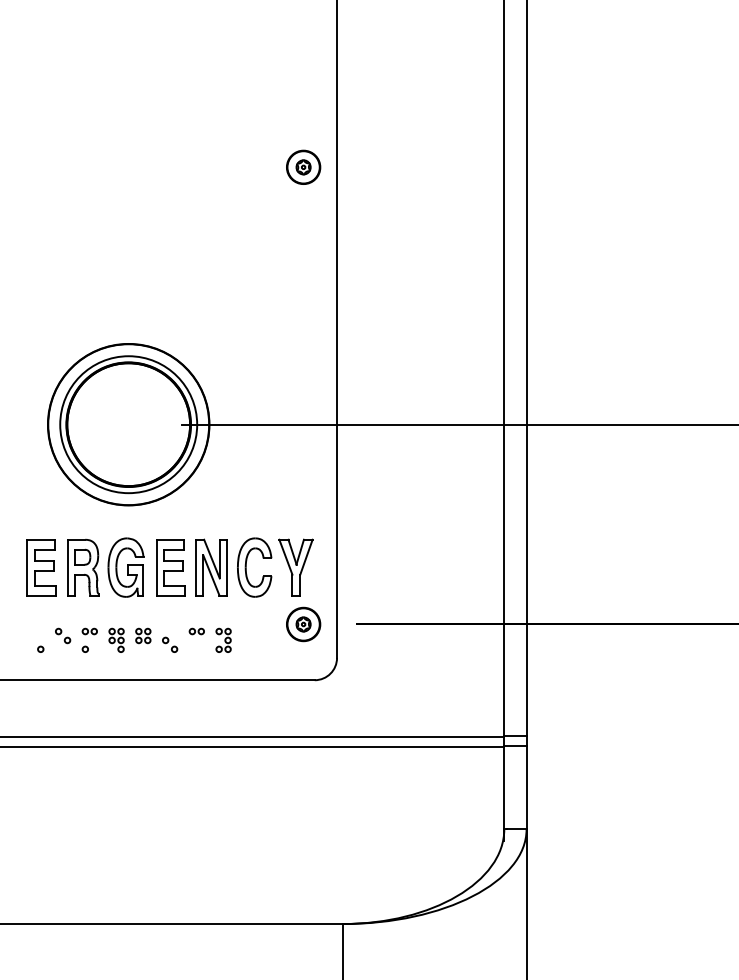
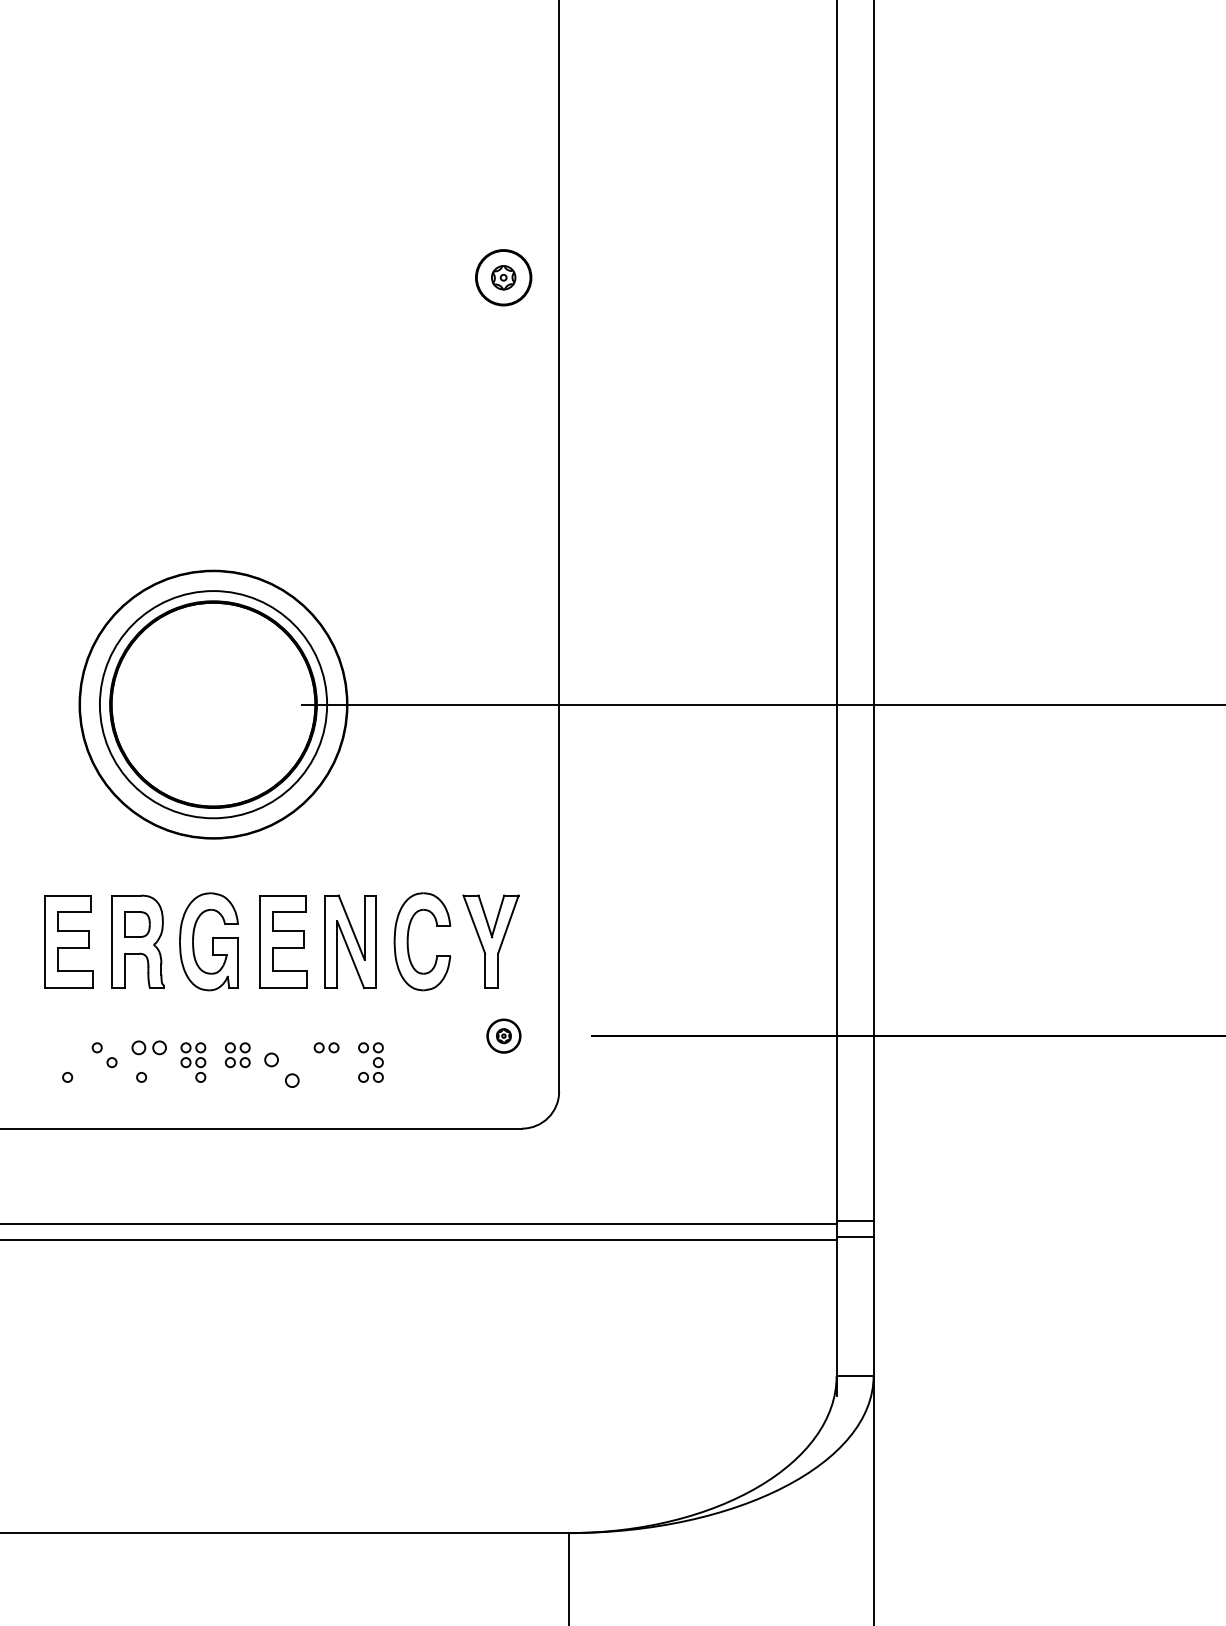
part: (303, 624) -> (503, 1036), size x0.6
part: (89, 631) -> (148, 1047), size x1.4
part: (170, 644) -> (282, 1069), size x1.4

